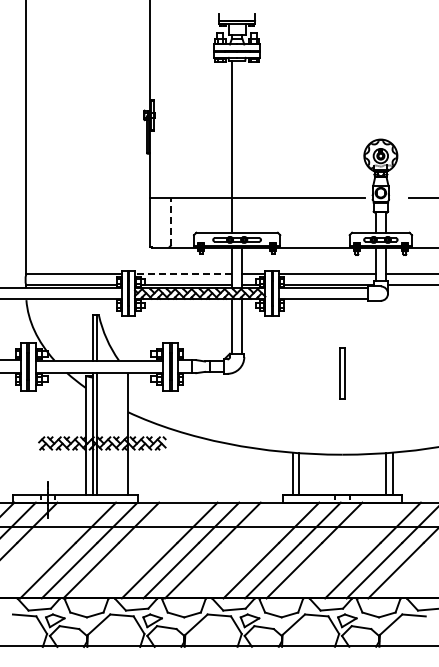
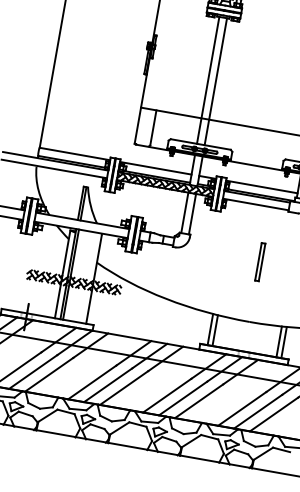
line: (242, 146) -> (215, 81), added
line: (170, 221) -> (153, 127), dashed -> solid
line: (183, 274) -> (155, 168), dashed -> solid

